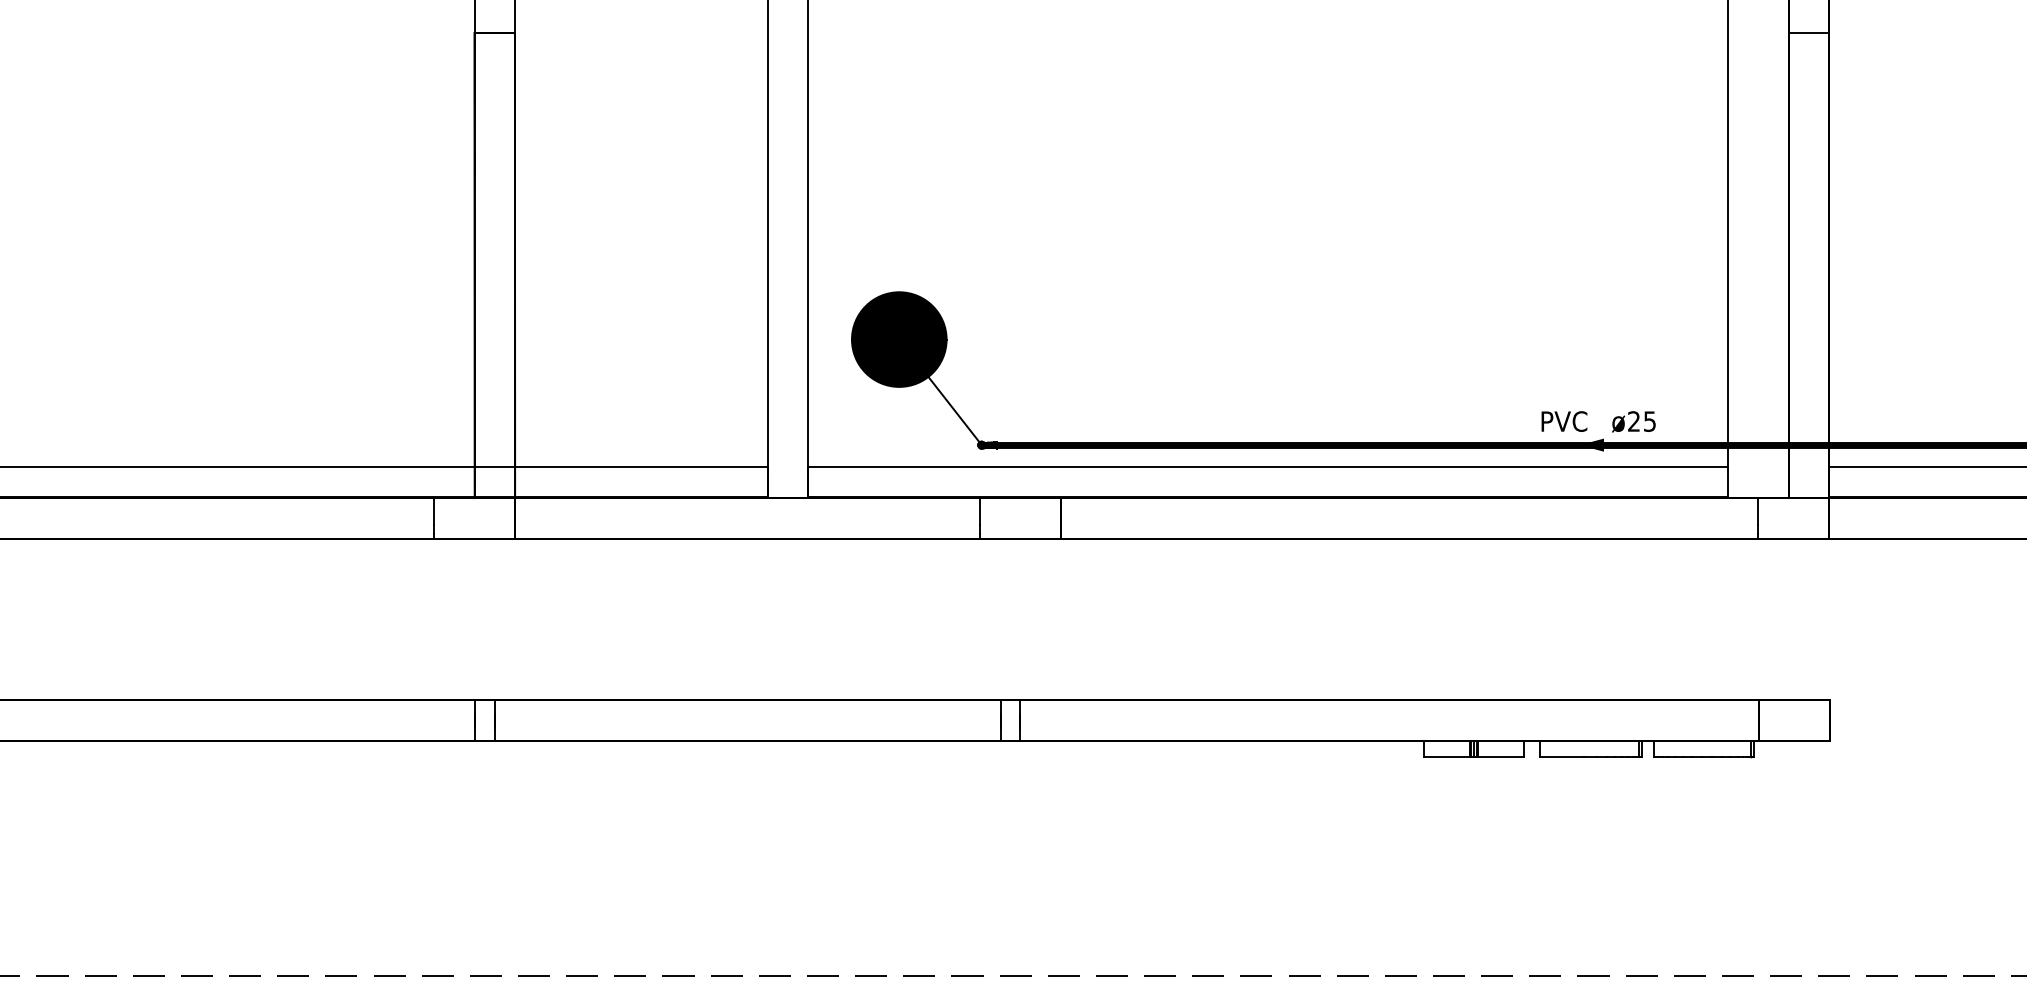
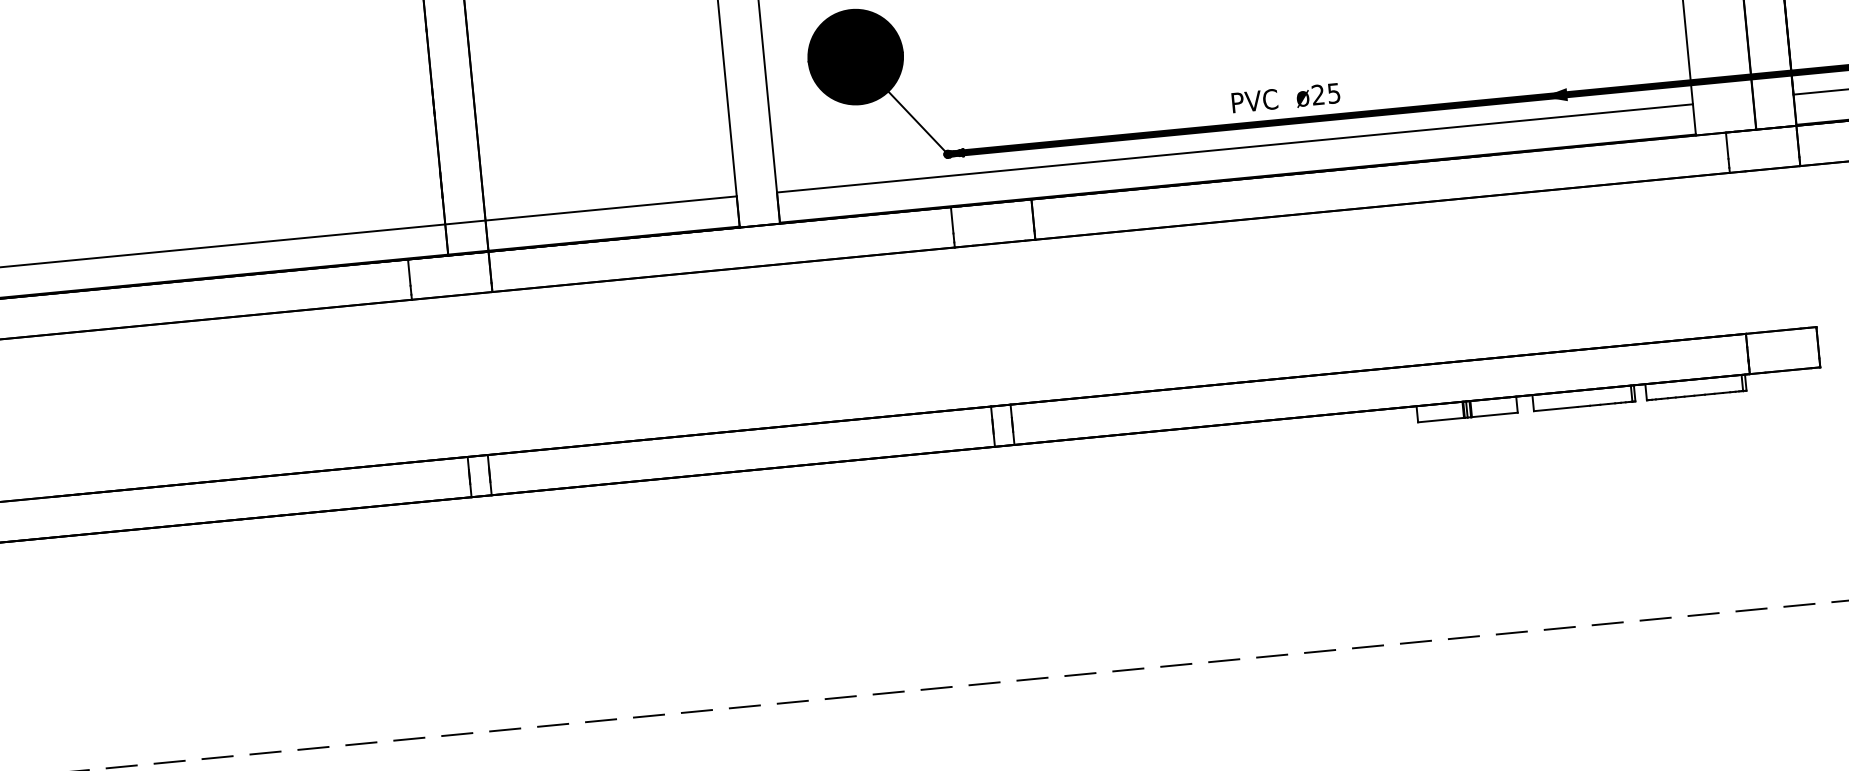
text: (1564, 421) -> (1254, 100), moved
text: (1633, 421) -> (1317, 94), moved

